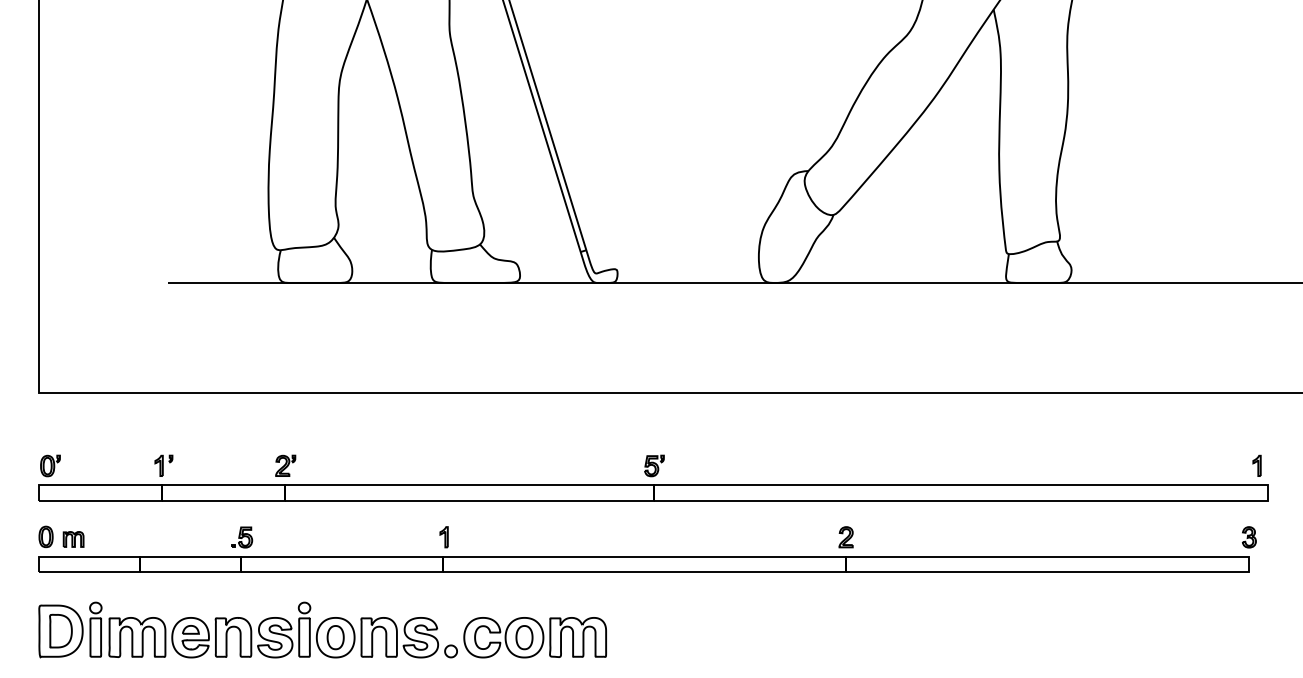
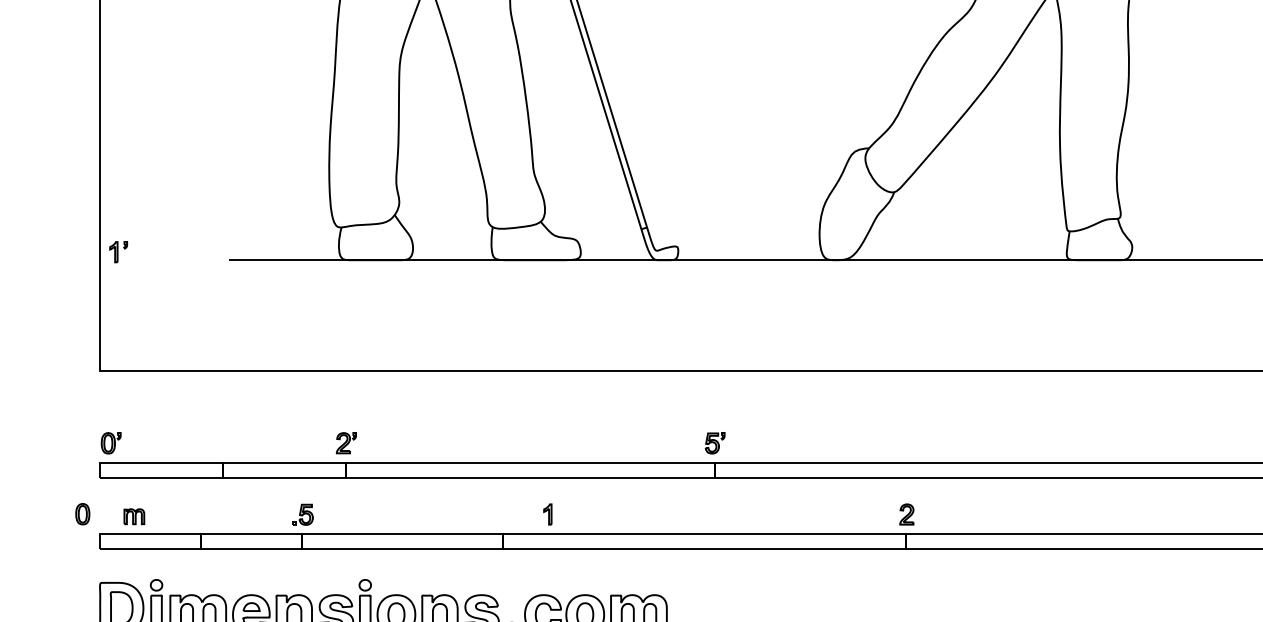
part: (163, 465) -> (118, 251), moved
part: (45, 536) -> (82, 513), moved
part: (443, 537) -> (547, 514), moved

